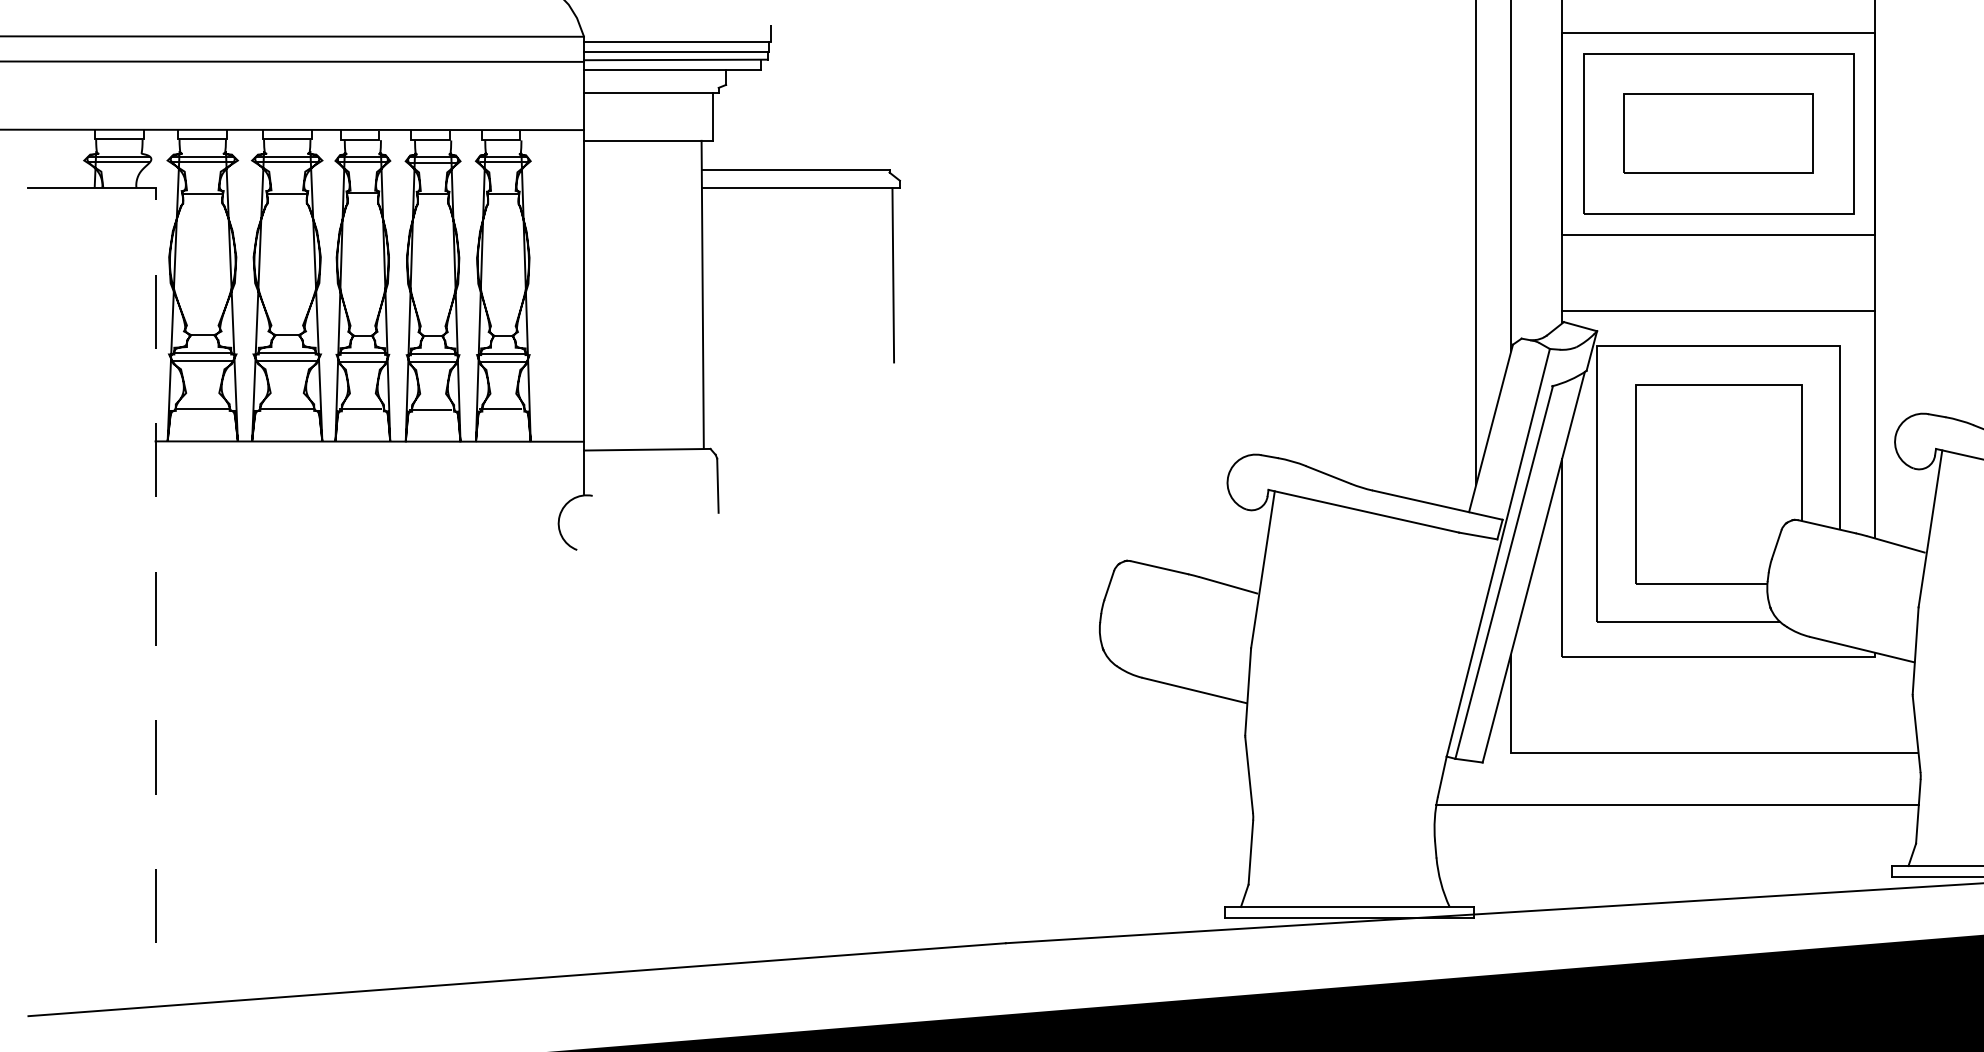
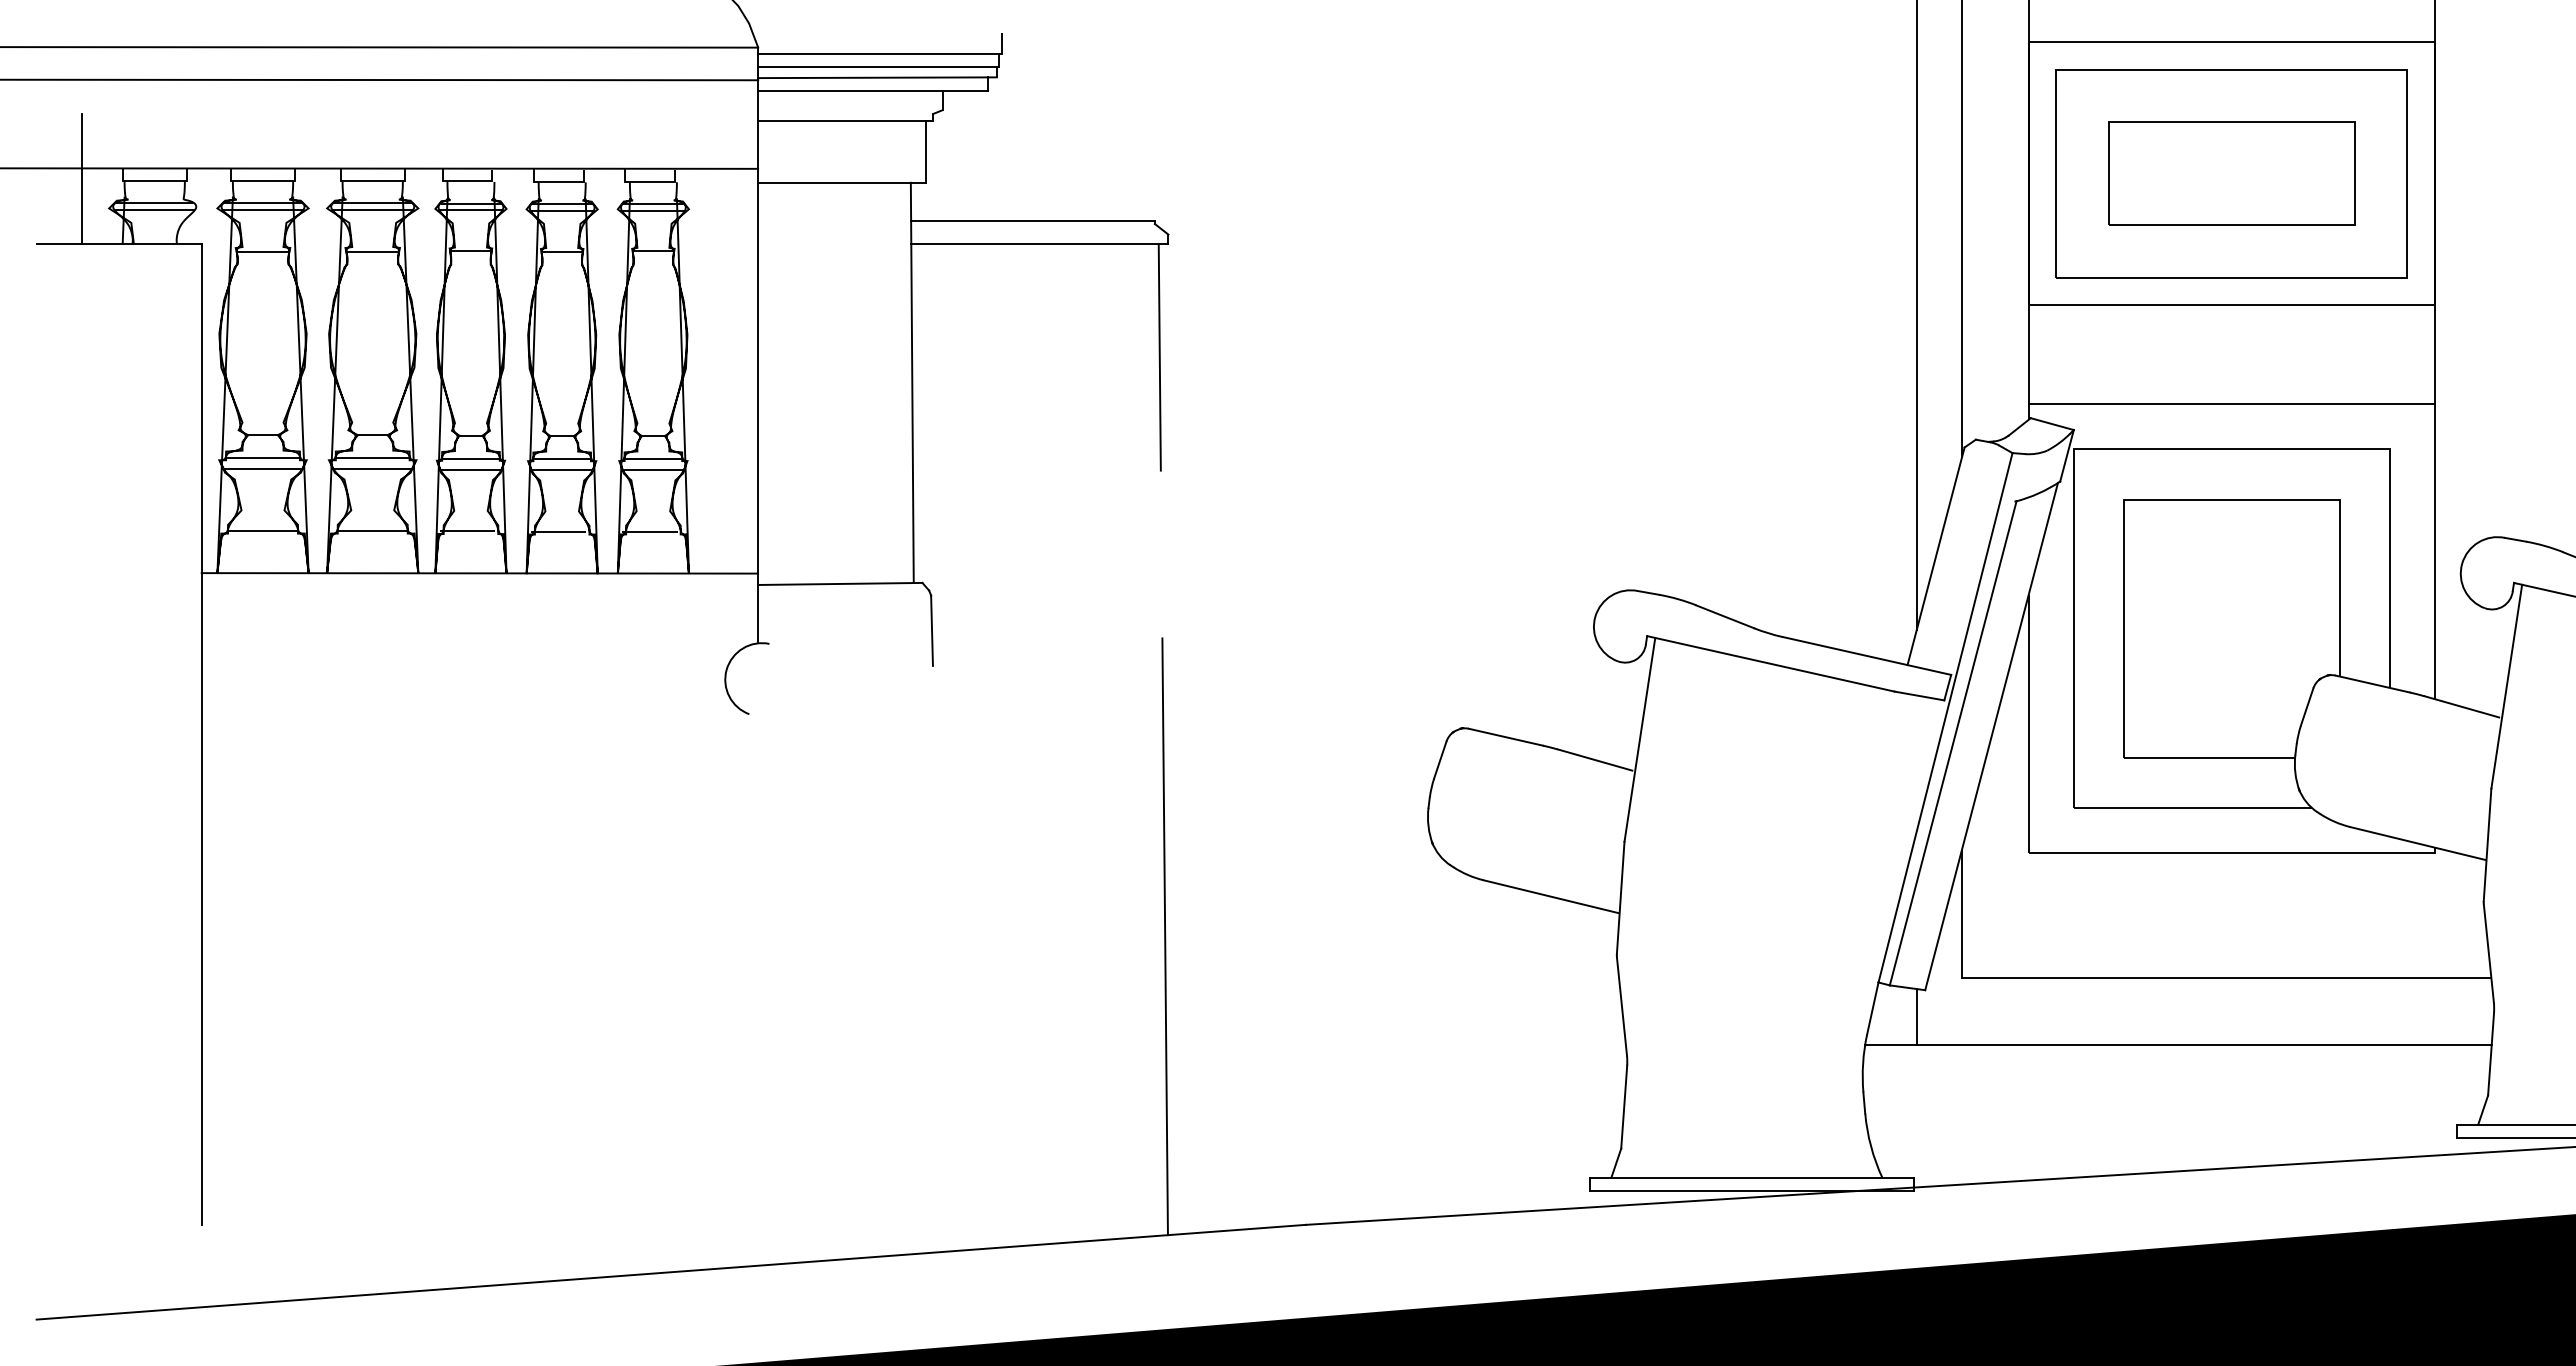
line: (63, 137) -> (82, 178), added
line: (155, 565) -> (201, 734), dashed -> solid
line: (896, 721) -> (1164, 936), added
line: (1475, 783) -> (1916, 1017), added

